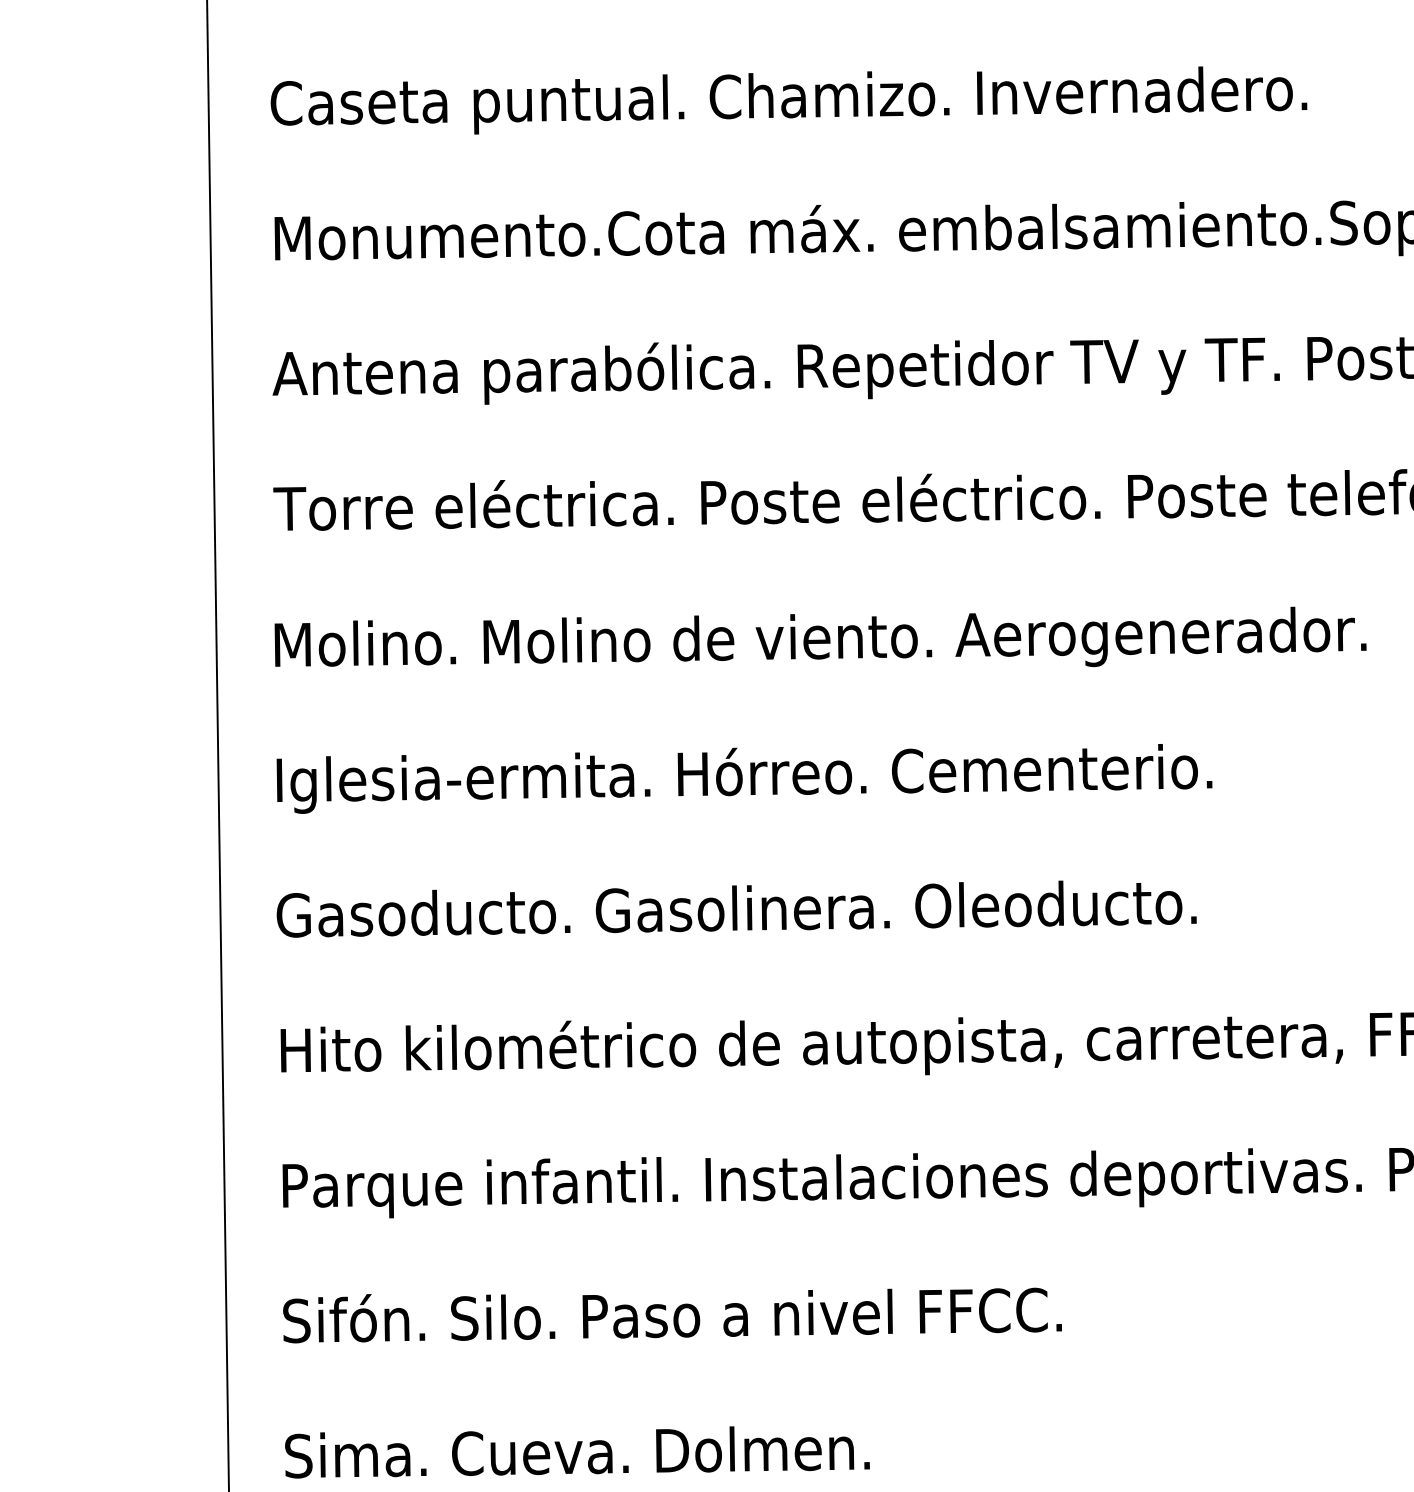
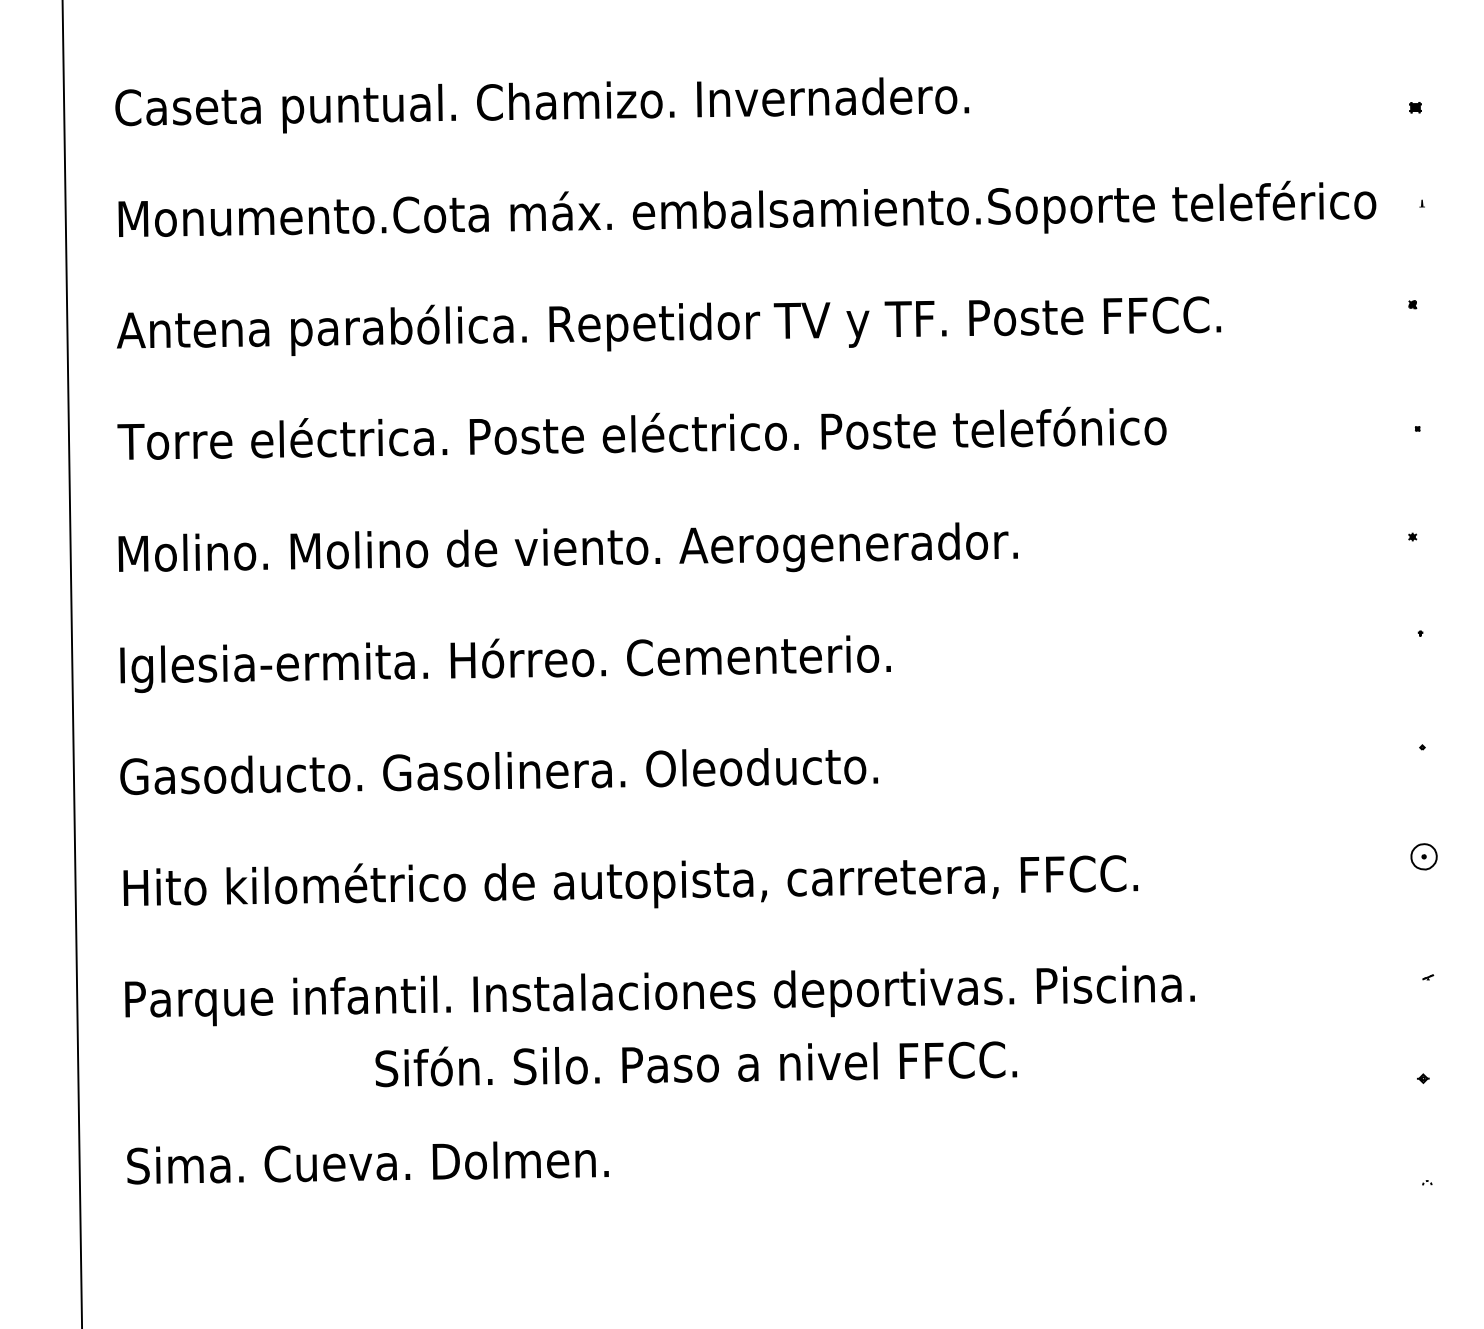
text: (672, 1315) -> (696, 1064), moved
text: (576, 1451) -> (367, 1162), moved

